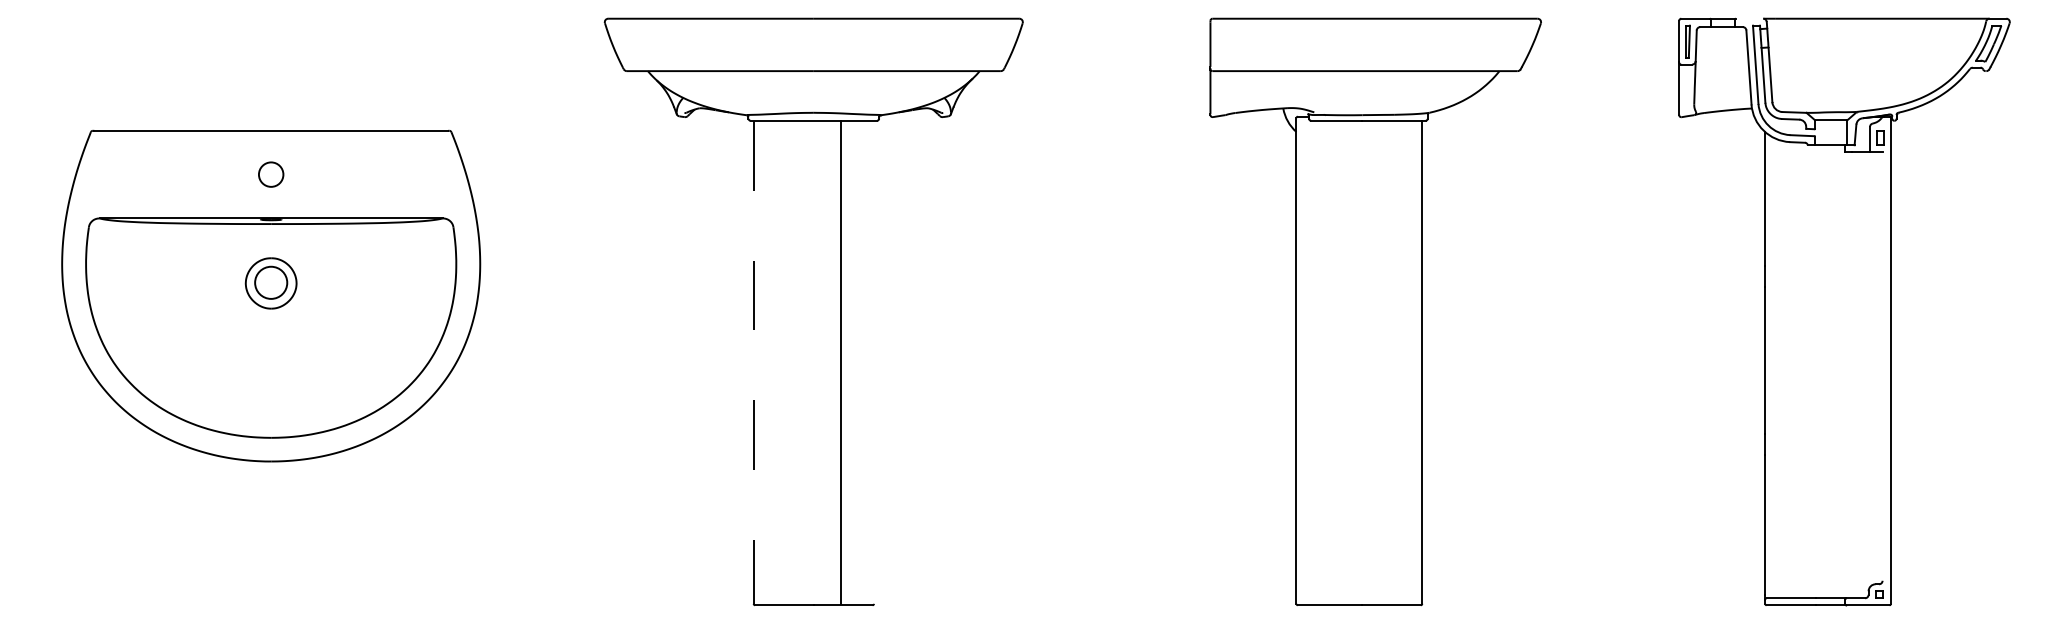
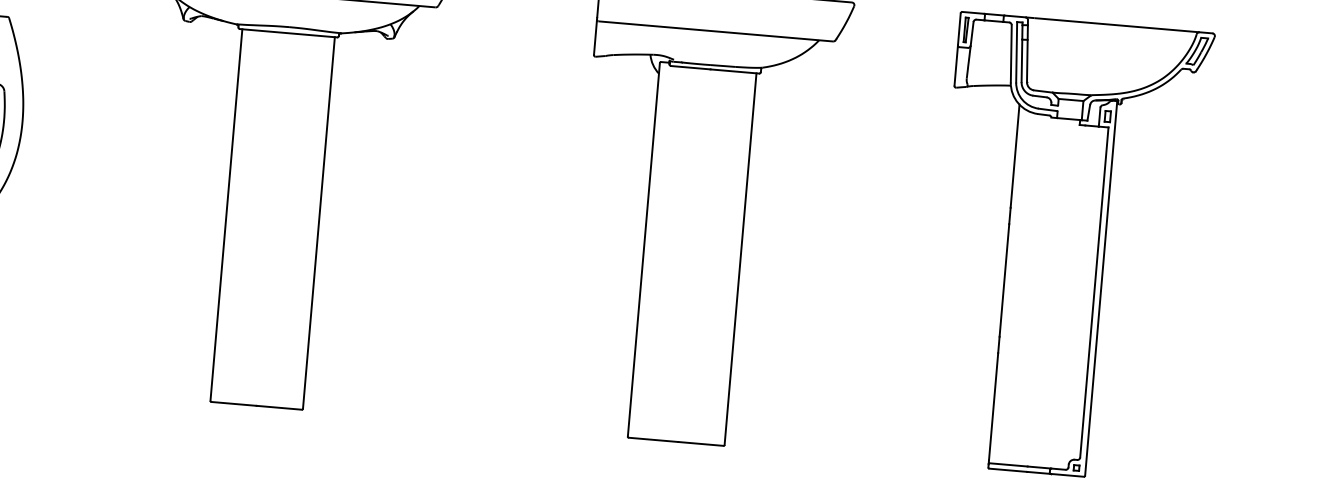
line: (1749, 18) -> (1014, 16), added
line: (841, 361) -> (319, 222), moved
line: (753, 362) -> (226, 215), dashed -> solid
line: (1882, 365) -> (1094, 291), added

